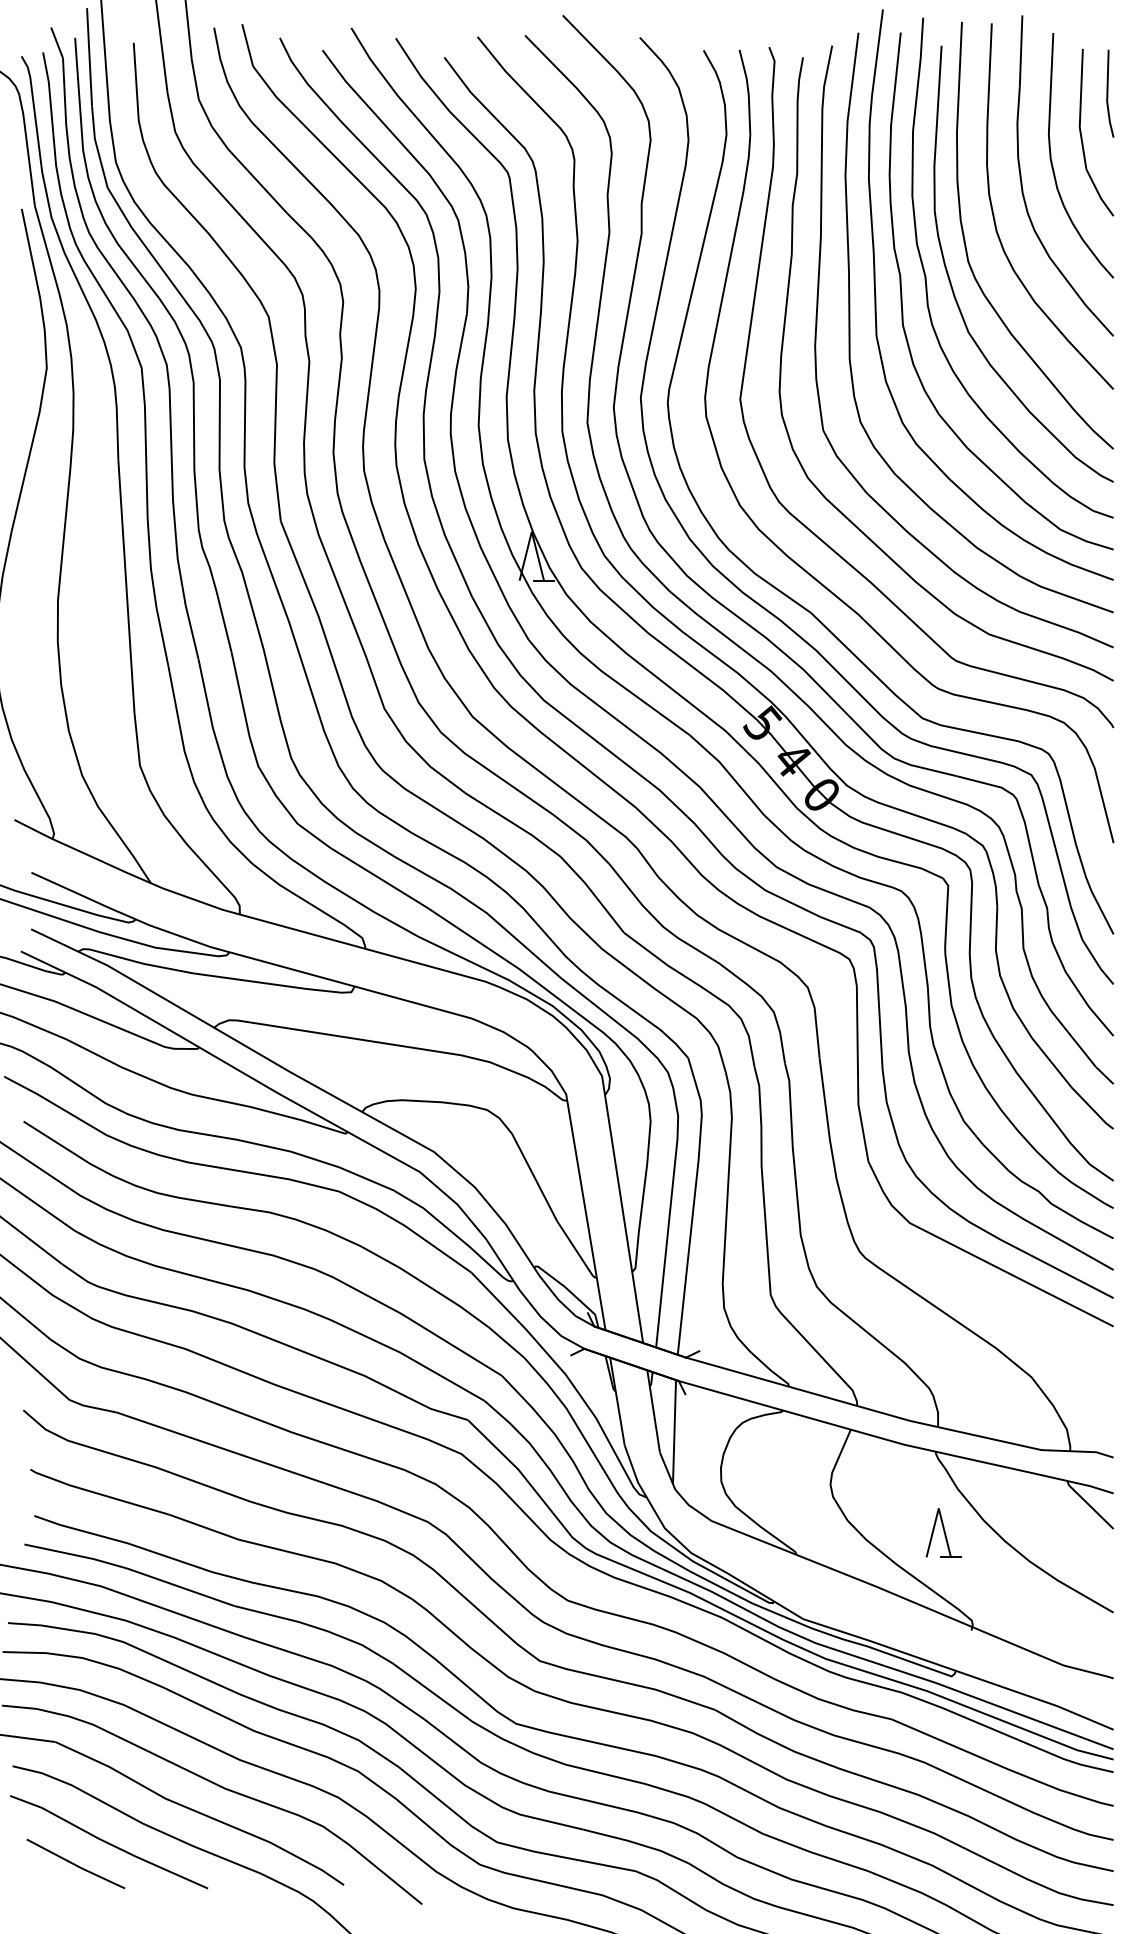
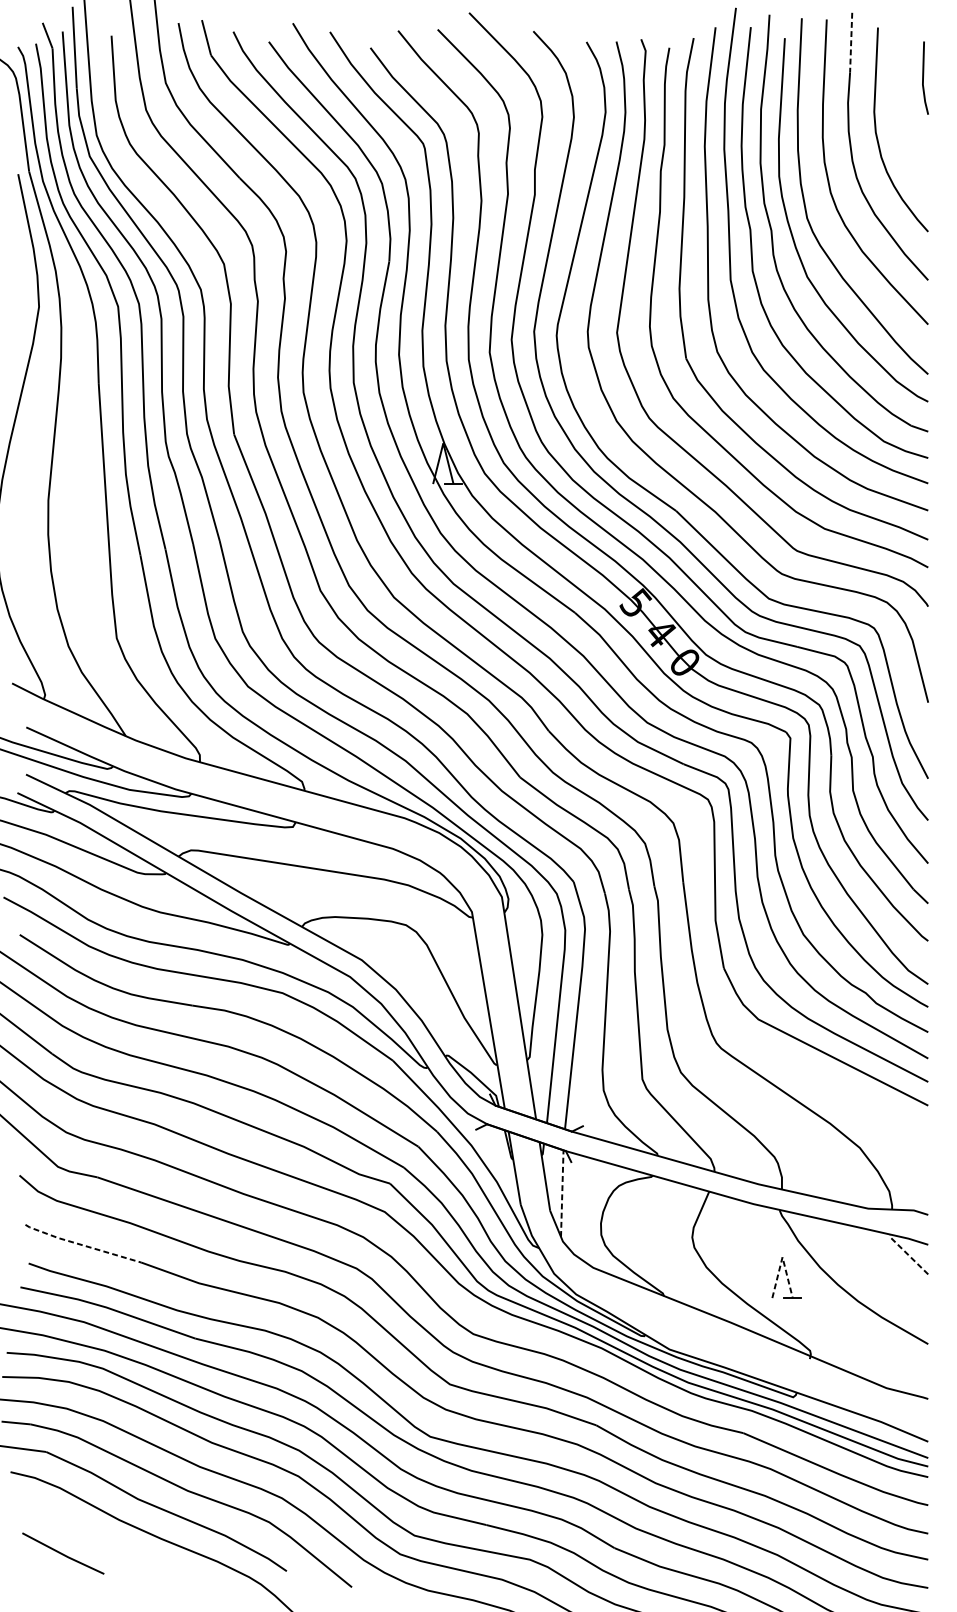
line: (1021, 51) -> (851, 42), solid -> dashed
part: (1082, 136) -> (902, 113), removed
line: (674, 1431) -> (562, 1193), solid -> dashed
line: (97, 1493) -> (81, 1244), solid -> dashed
line: (1088, 1504) -> (907, 1254), solid -> dashed
line: (938, 1508) -> (782, 1257), solid -> dashed
line: (109, 1842) -> (91, 1535), removed

